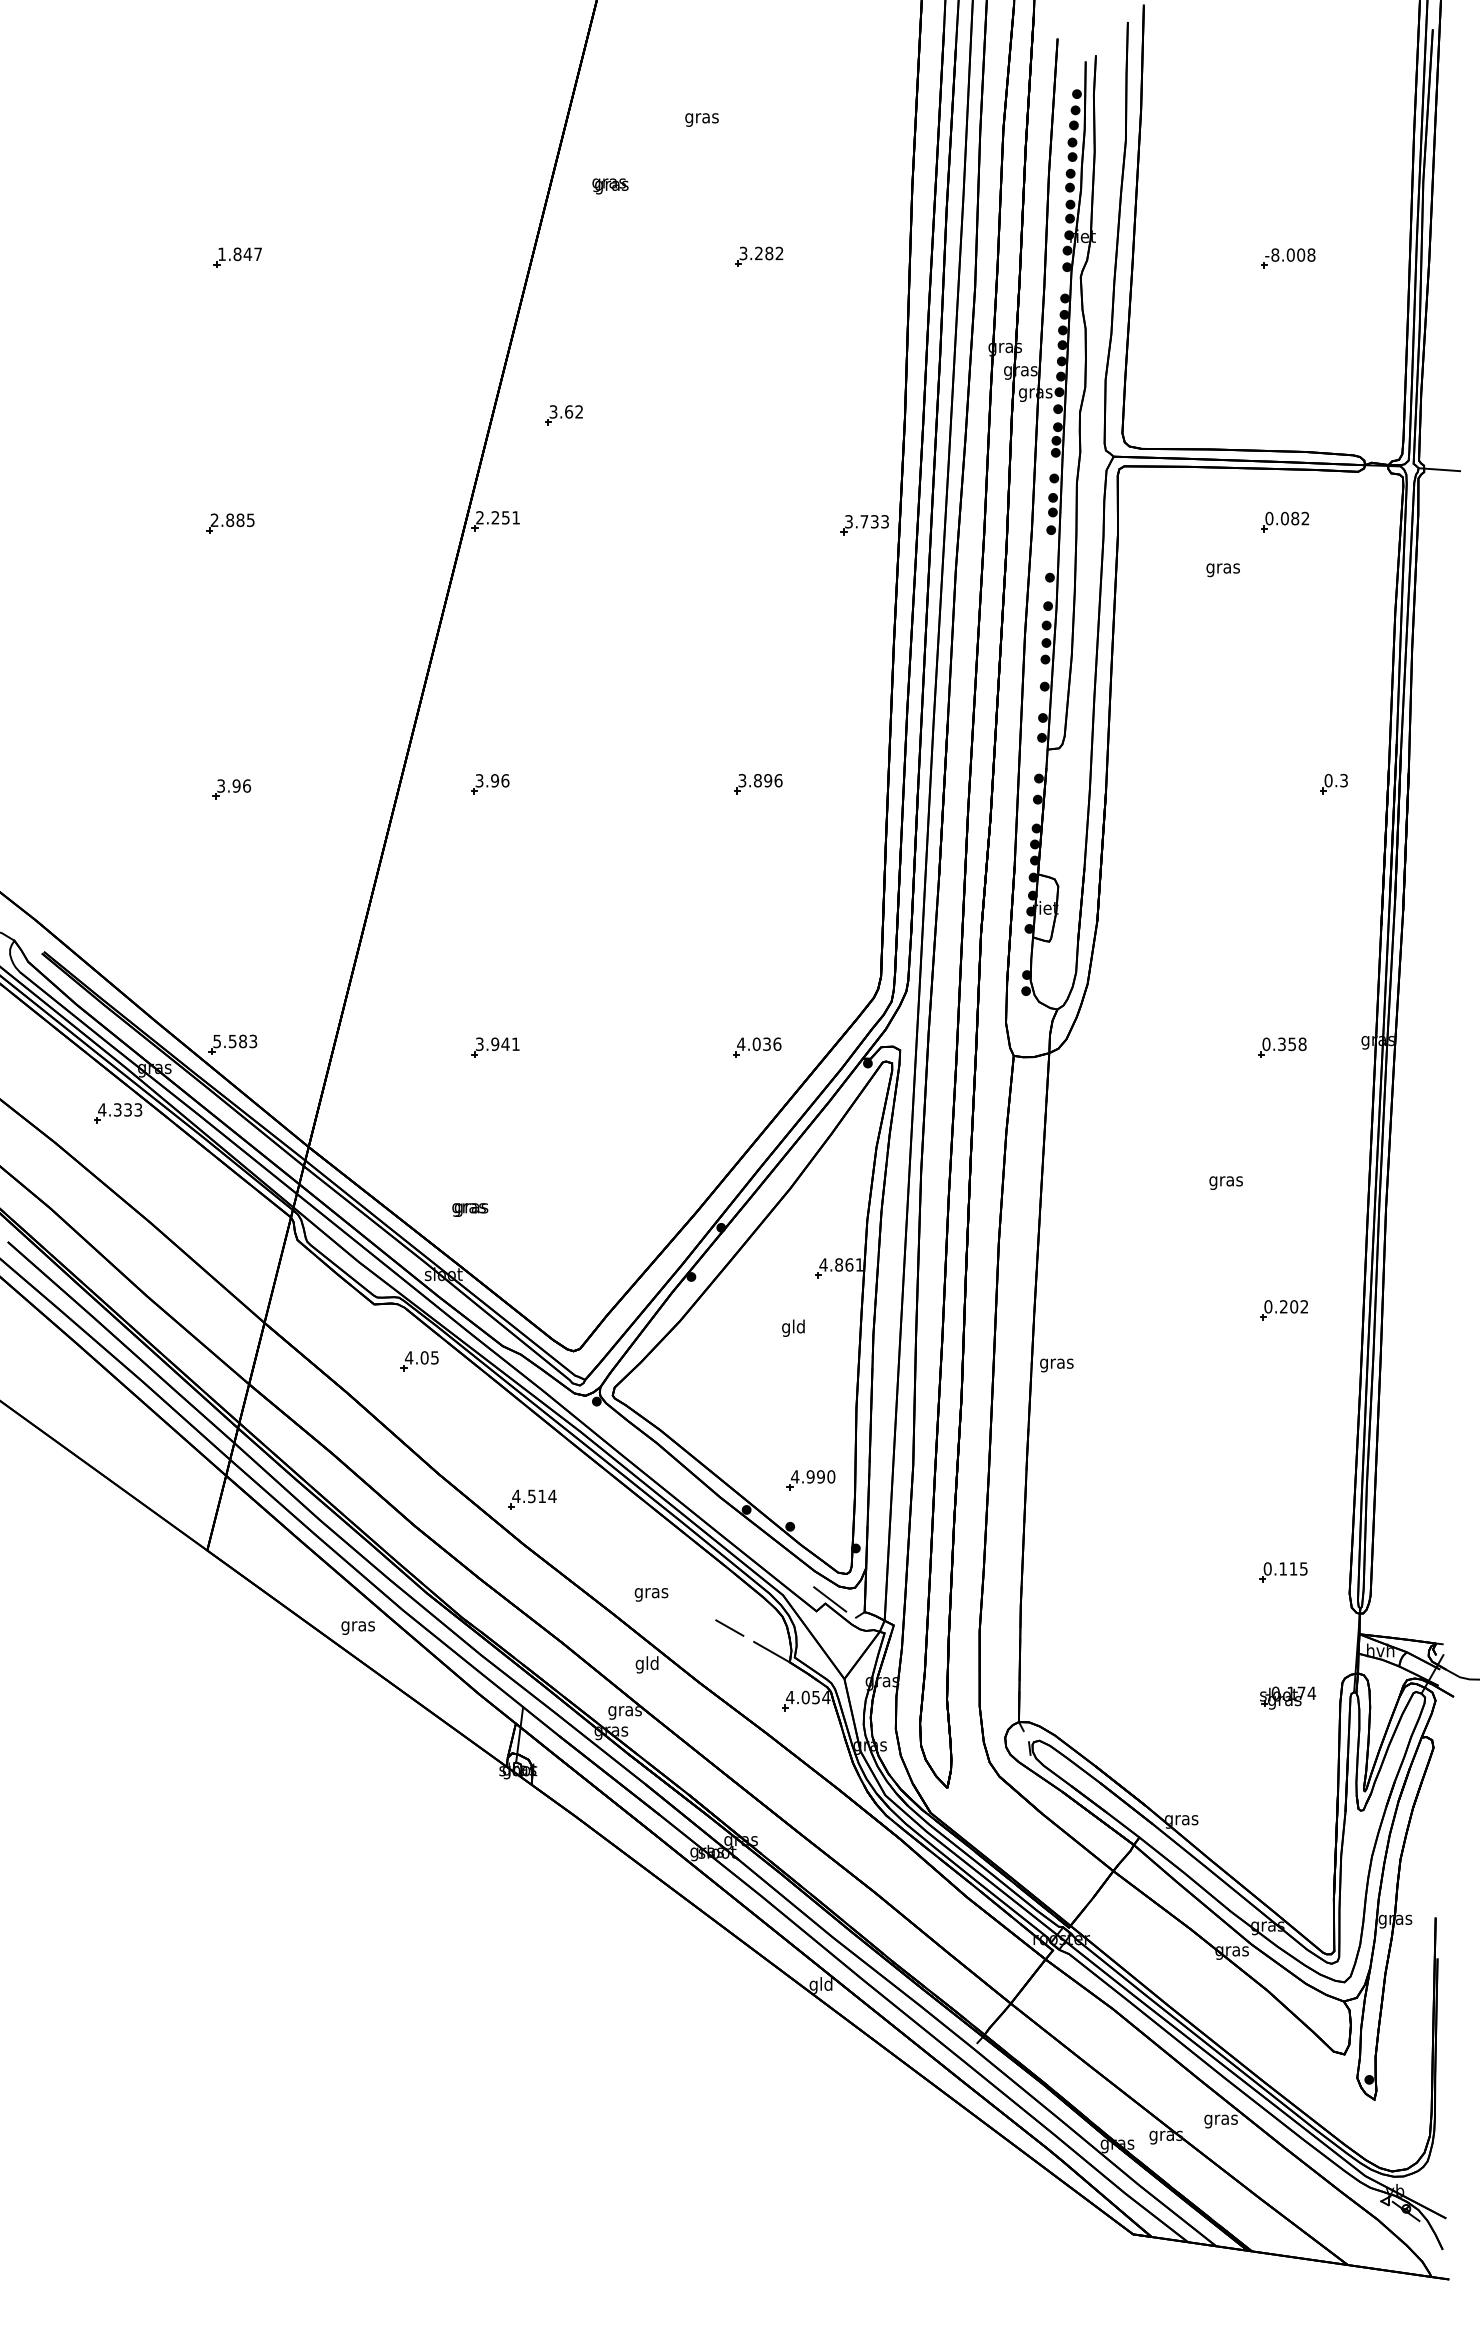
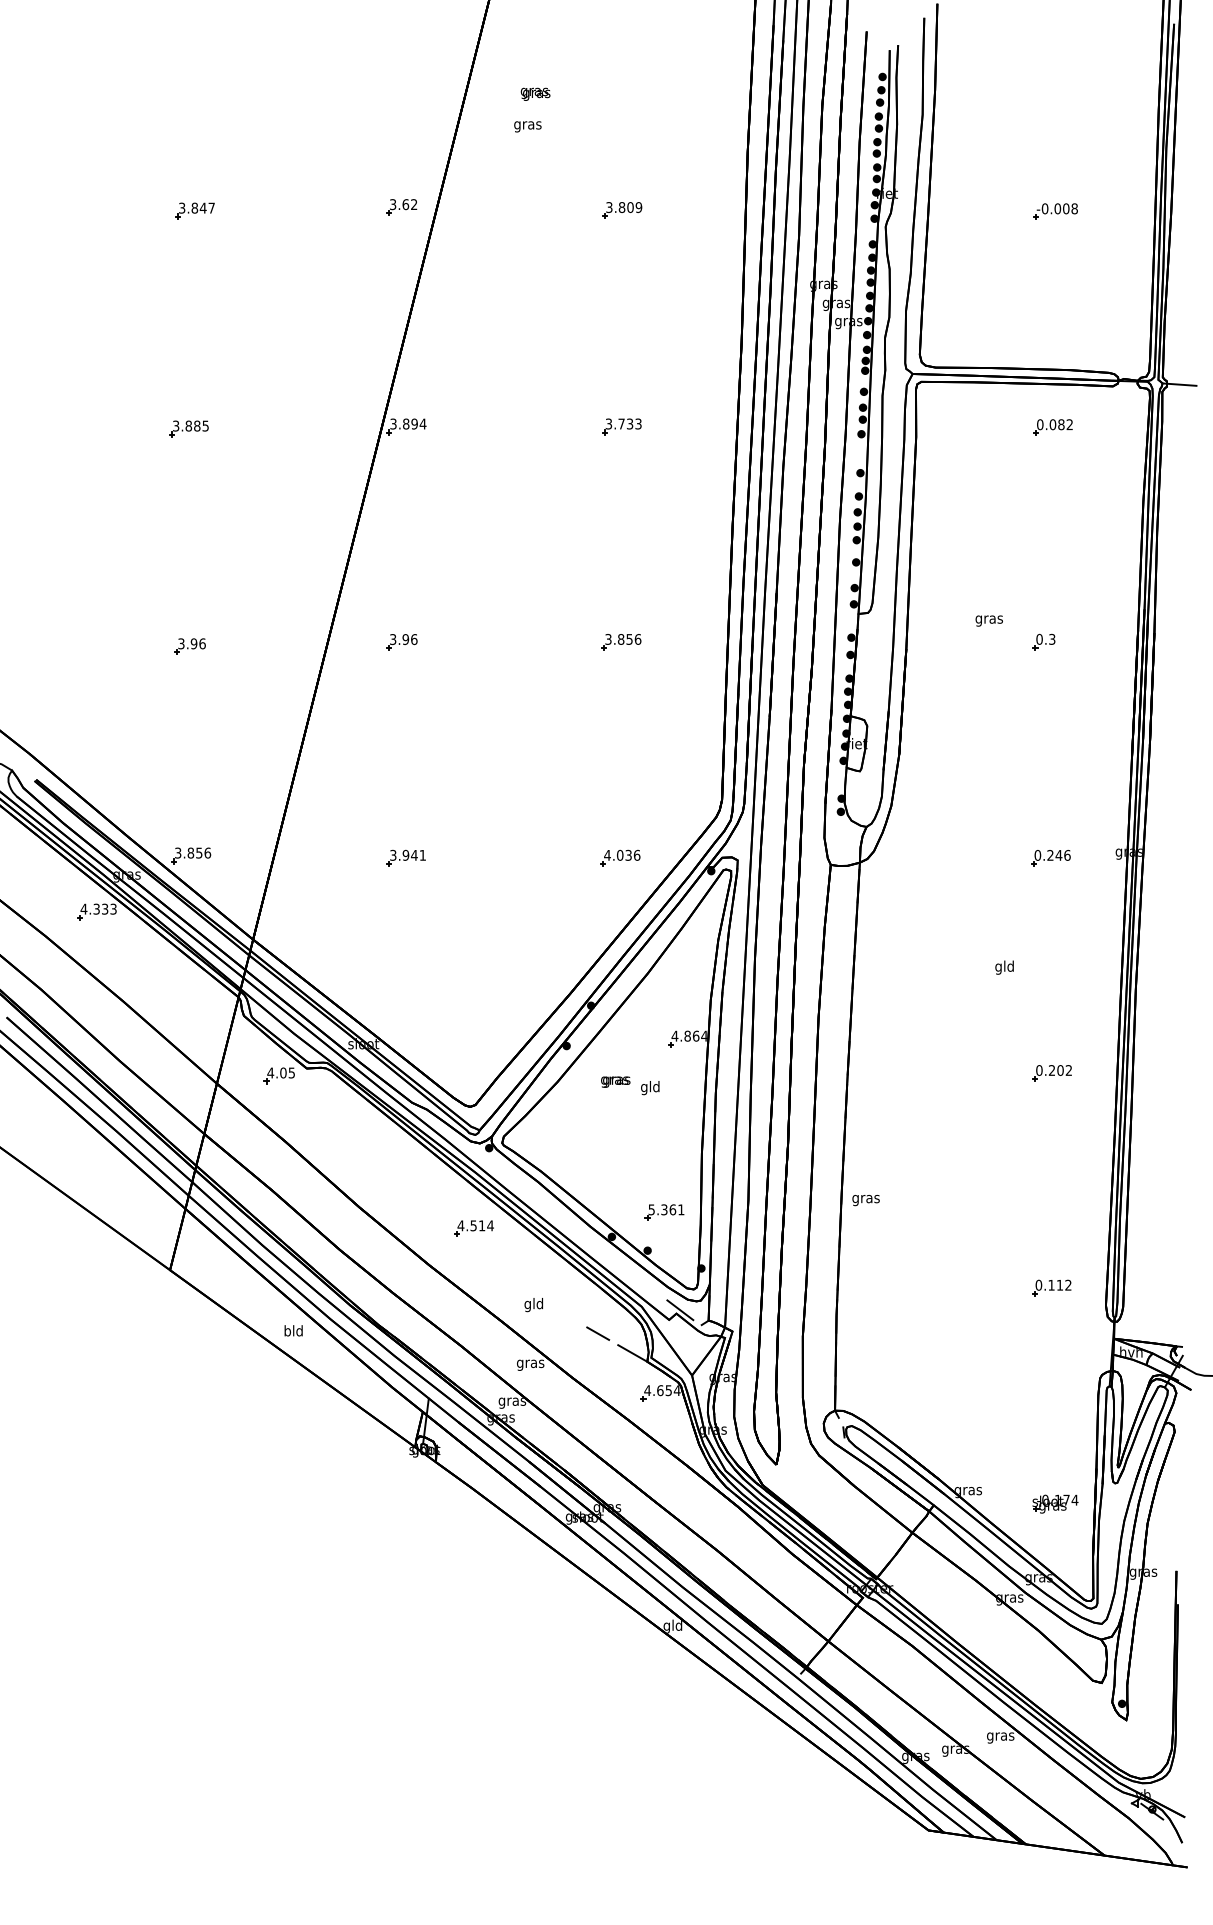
text: (701, 119) -> (527, 126), moved
text: (610, 186) -> (535, 94), moved
text: (769, 253) -> (630, 207), 3.282 -> 3.809
text: (221, 254) -> (181, 208), 1.847 -> 3.847
text: (1275, 254) -> (1045, 208), -8.008 -> -0.008
part: (563, 415) -> (401, 207), moved
text: (498, 517) -> (408, 423), 2.251 -> 3.894
text: (214, 520) -> (175, 426), 2.885 -> 3.885
part: (864, 525) -> (621, 427), moved
text: (1222, 570) -> (988, 621), moved
text: (768, 780) -> (629, 639), 3.896 -> 3.856
part: (1333, 783) -> (1043, 641), moved
text: (235, 1041) -> (193, 853), 5.583 -> 3.856
text: (1292, 1044) -> (1059, 855), 0.358 -> 0.246
text: (1225, 1180) -> (1004, 967), gras -> gld
text: (470, 1209) -> (615, 1081), moved
text: (858, 1264) -> (703, 1035), 4.861 -> 4.864
part: (419, 1361) -> (279, 1075), moved
text: (1056, 1365) -> (865, 1200), moved
text: (812, 1476) -> (665, 1209), 4.990 -> 5.361
part: (532, 1499) -> (474, 1228), moved
text: (1303, 1568) -> (1068, 1284), 0.115 -> 0.112
text: (651, 1592) -> (533, 1304), gras -> gld
text: (357, 1625) -> (293, 1331), gras -> bld
text: (647, 1664) -> (530, 1363), gld -> gras
text: (805, 1696) -> (660, 1389), 4.054 -> 4.654
part: (1288, 1697) -> (1055, 1503), moved

